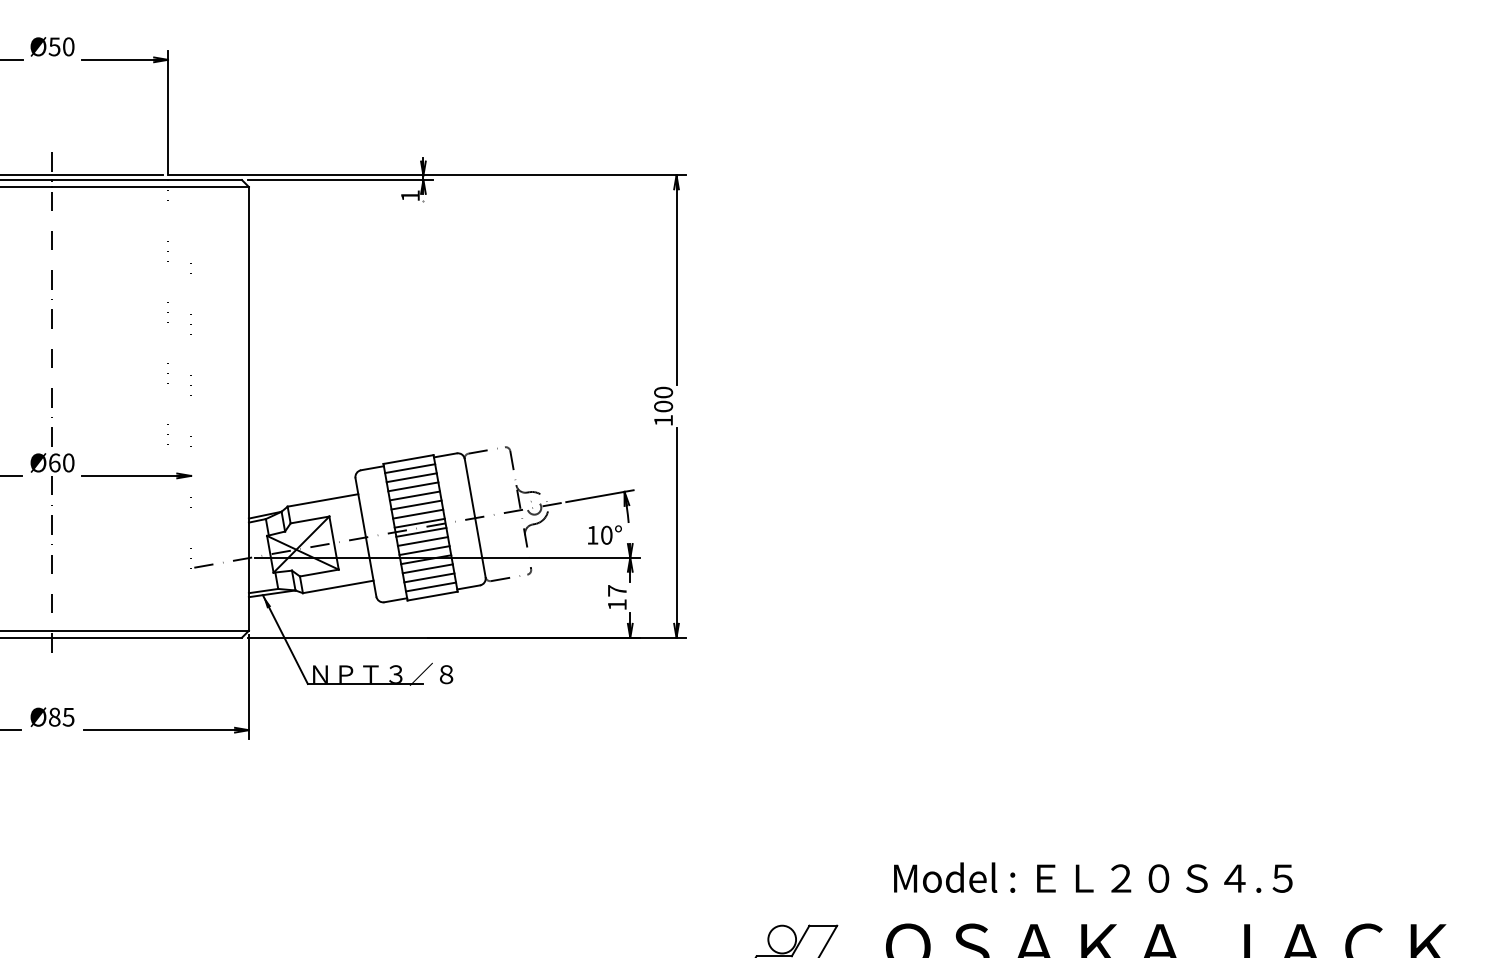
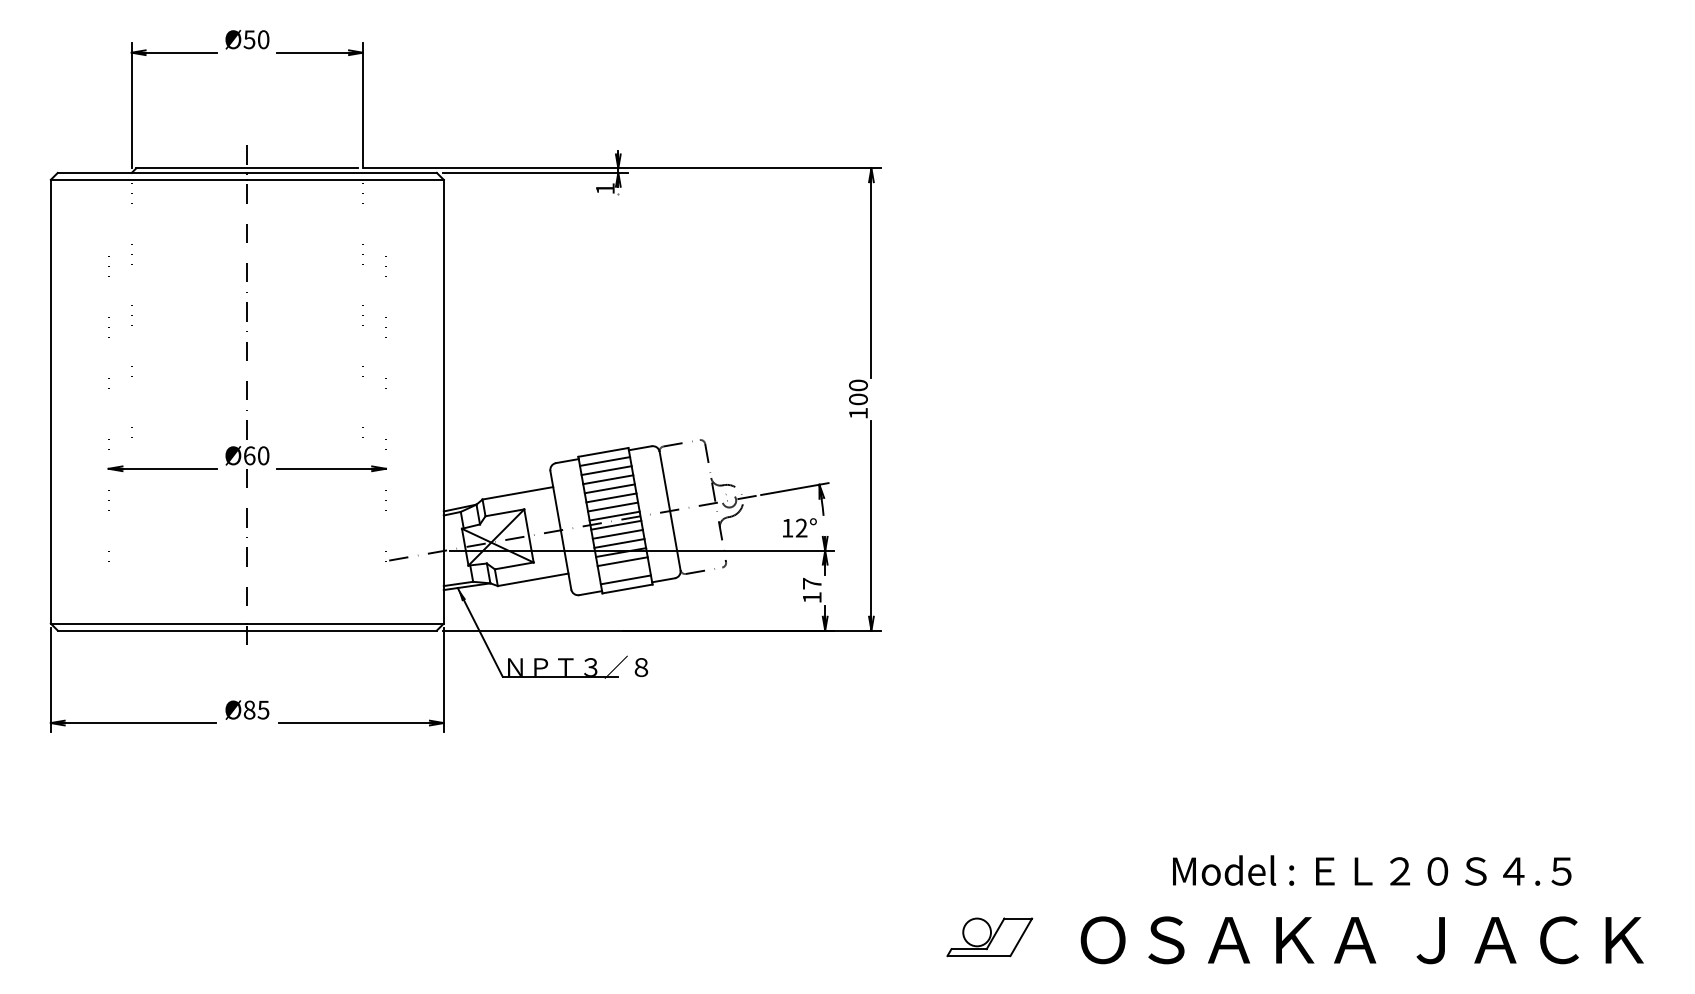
text: (606, 534) -> (801, 527), 10° -> 12°
line: (429, 577) -> (624, 570), removed
text: (1093, 877) -> (1372, 870), moved

